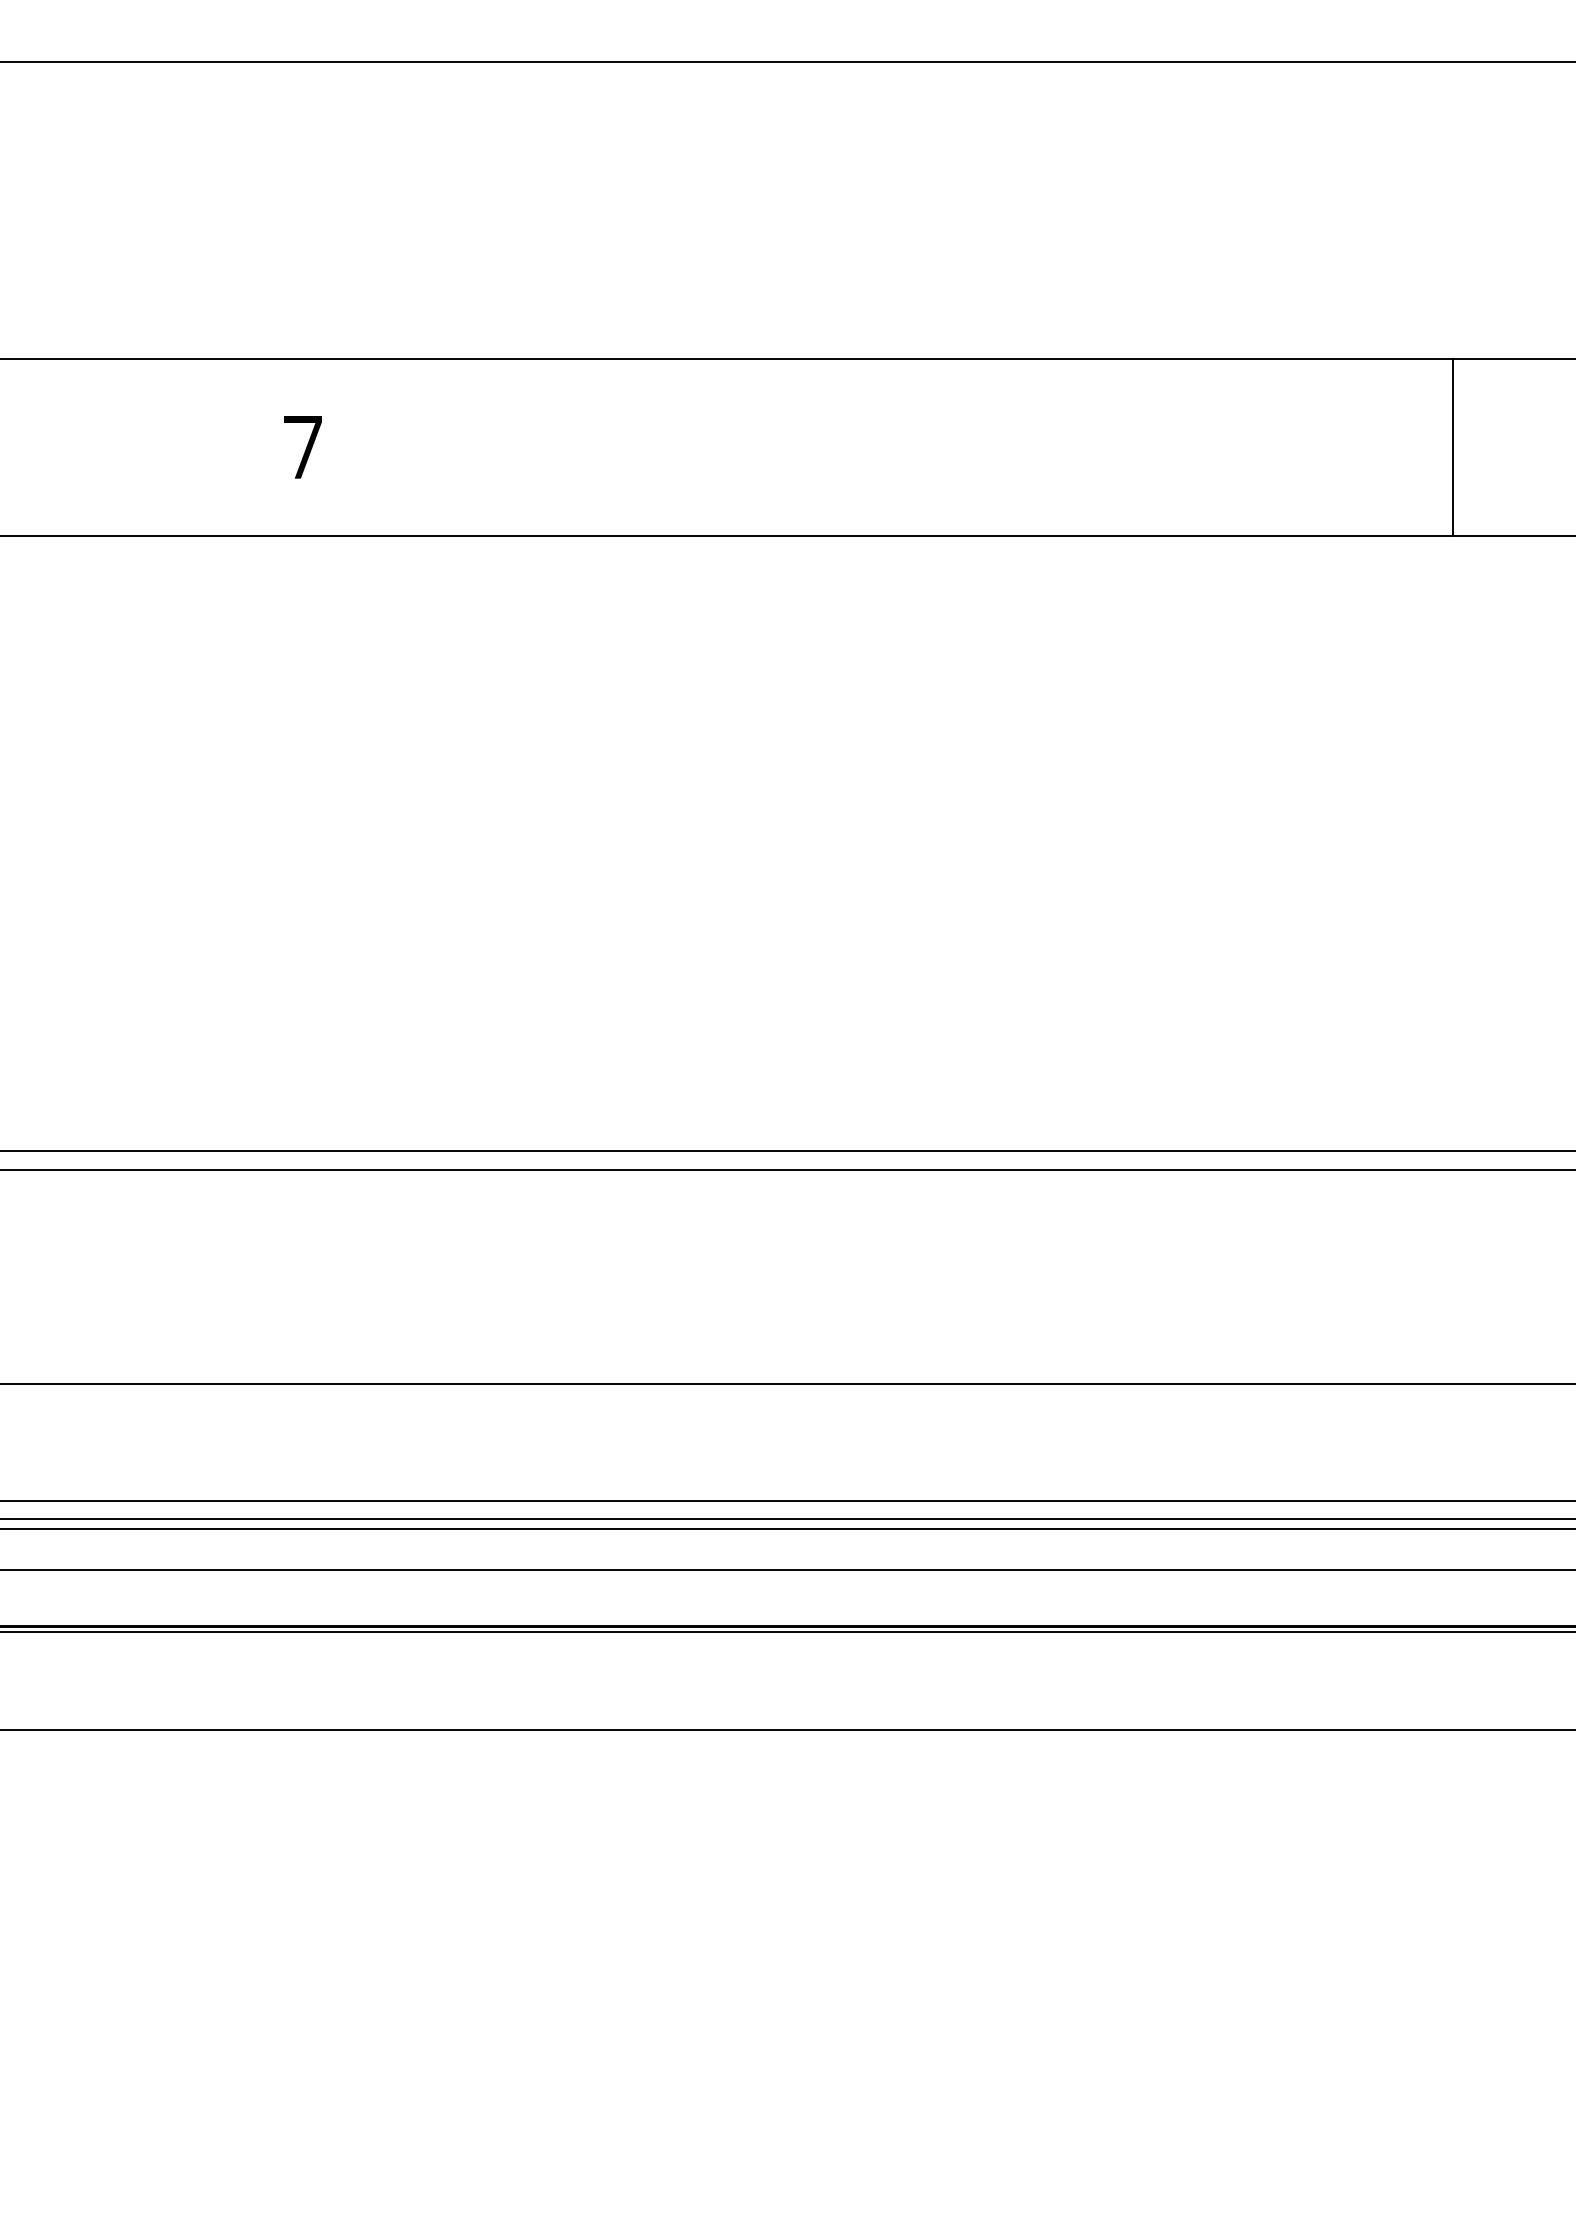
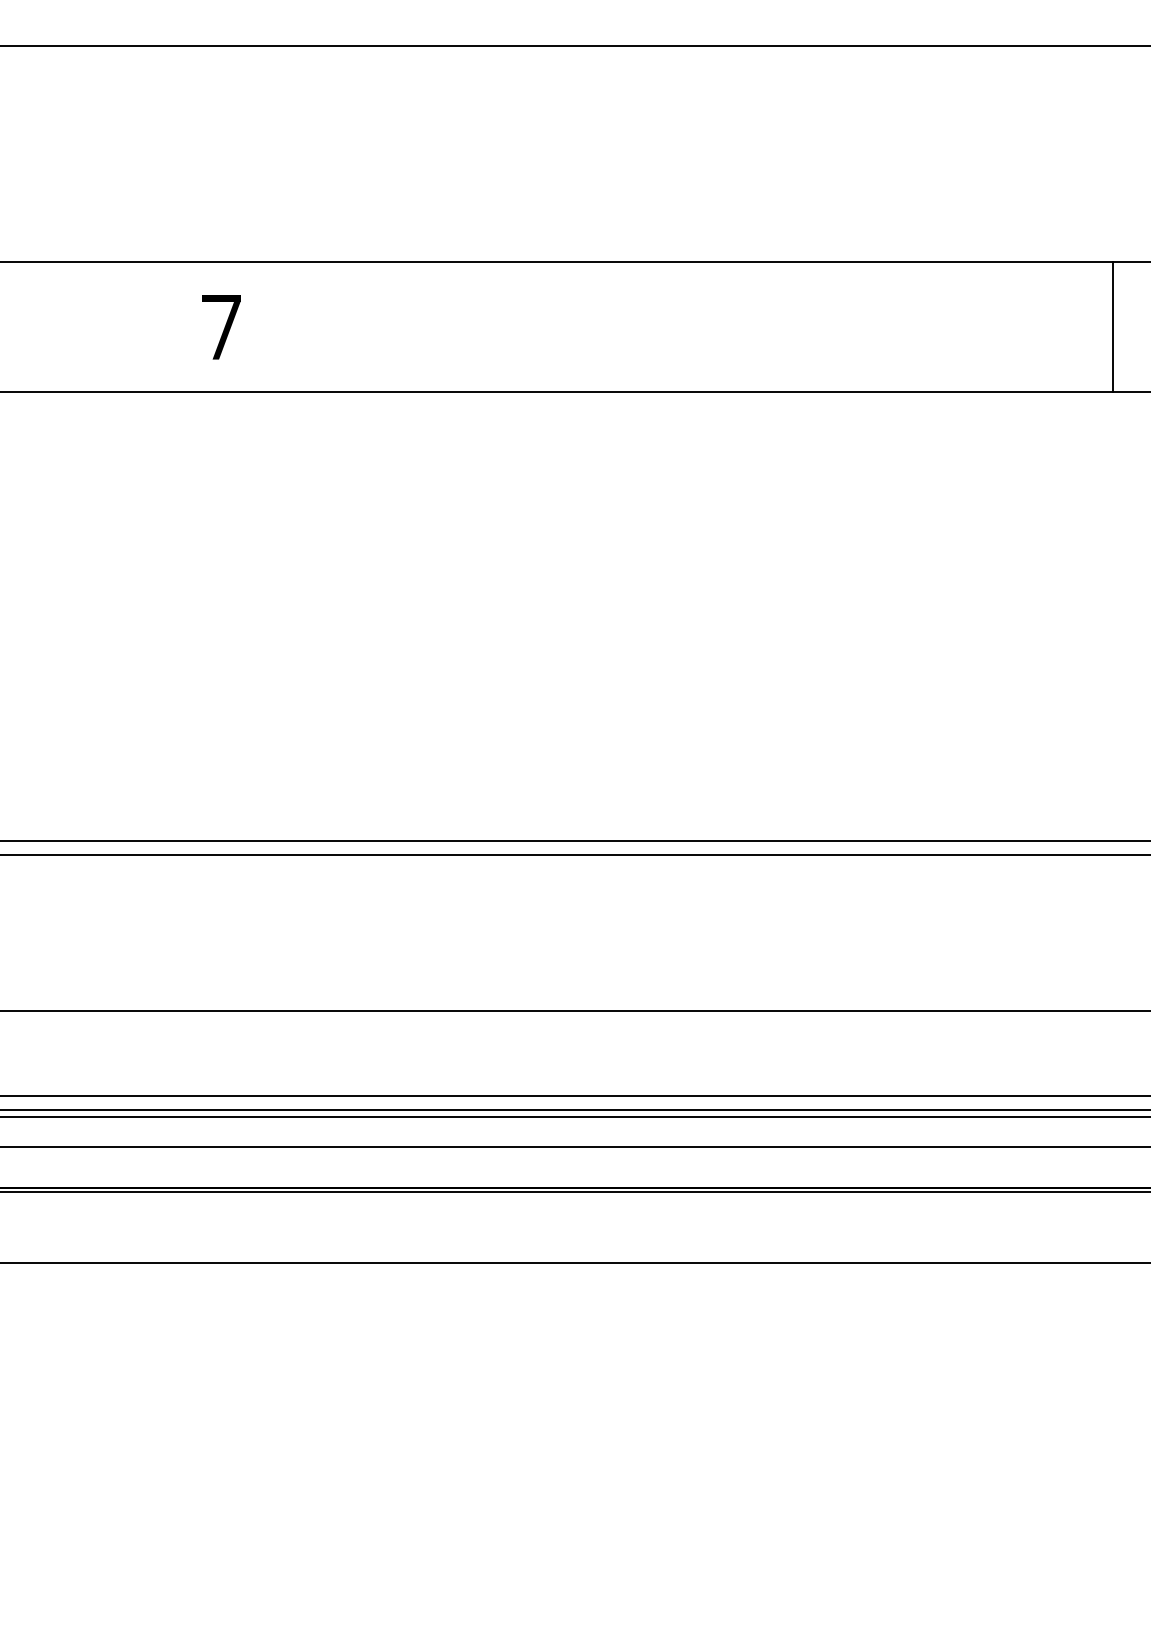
part: (302, 447) -> (220, 327), size x1.43
line: (1453, 447) -> (1113, 327), moved

